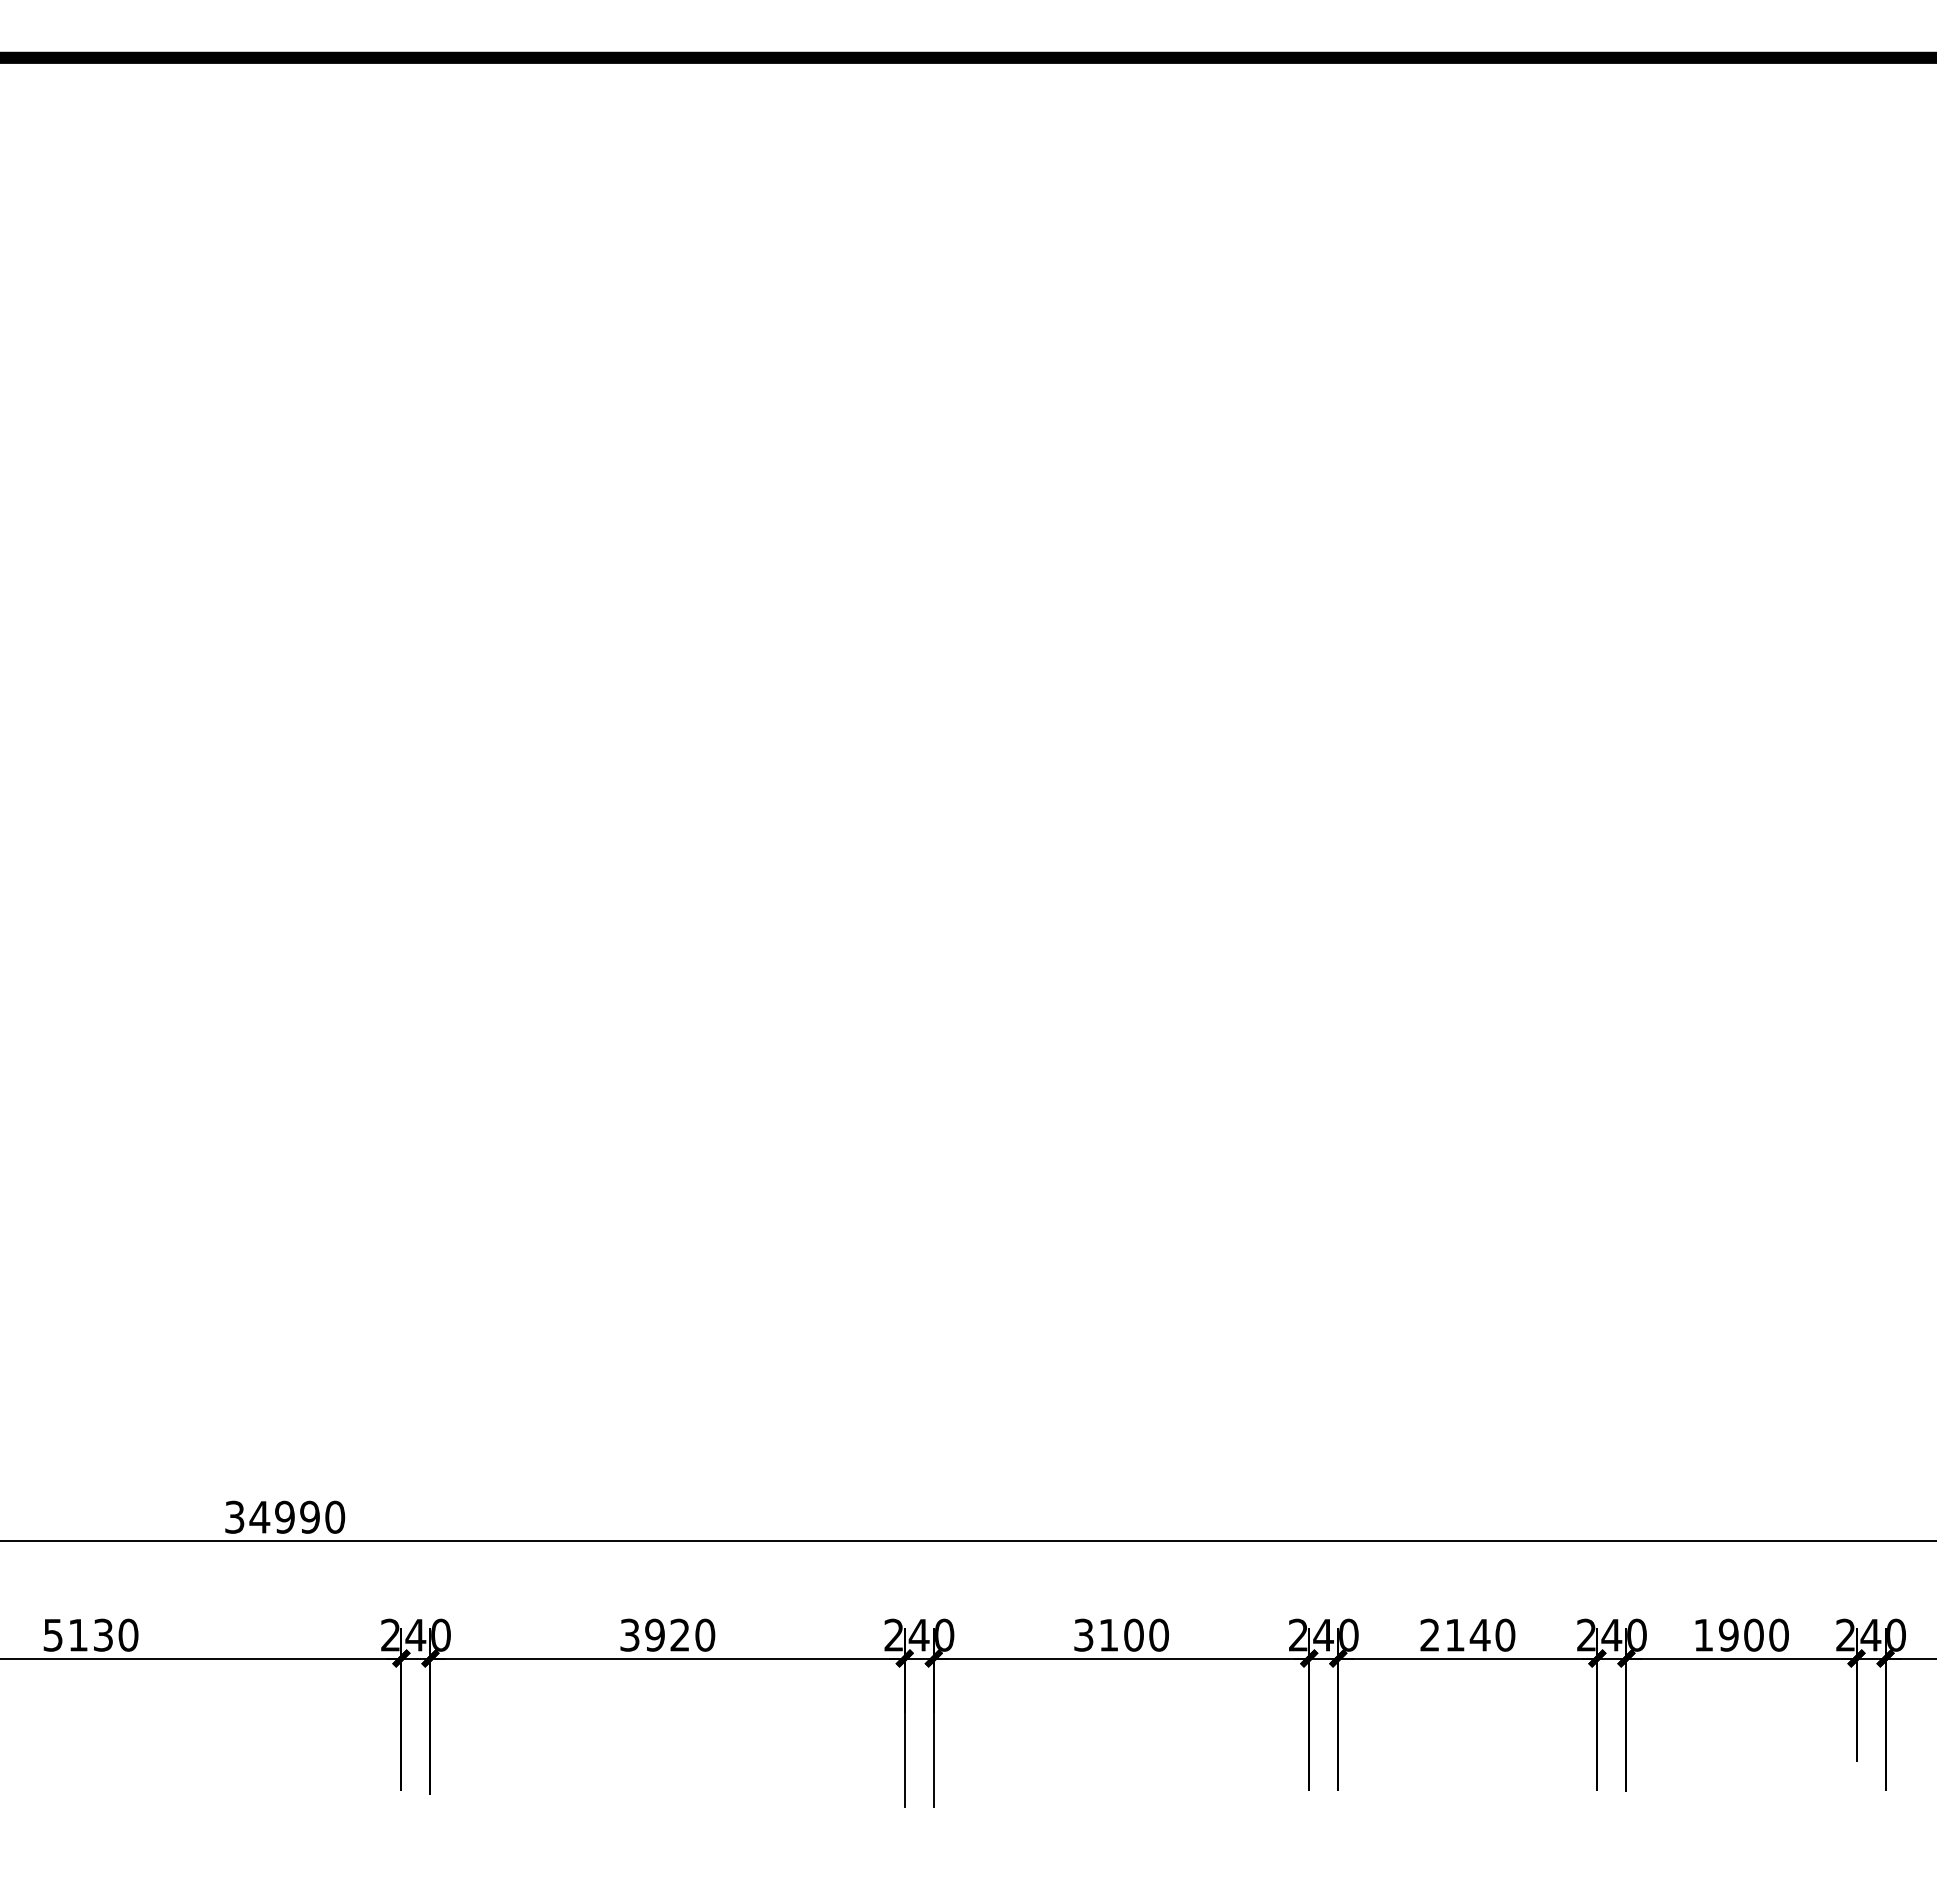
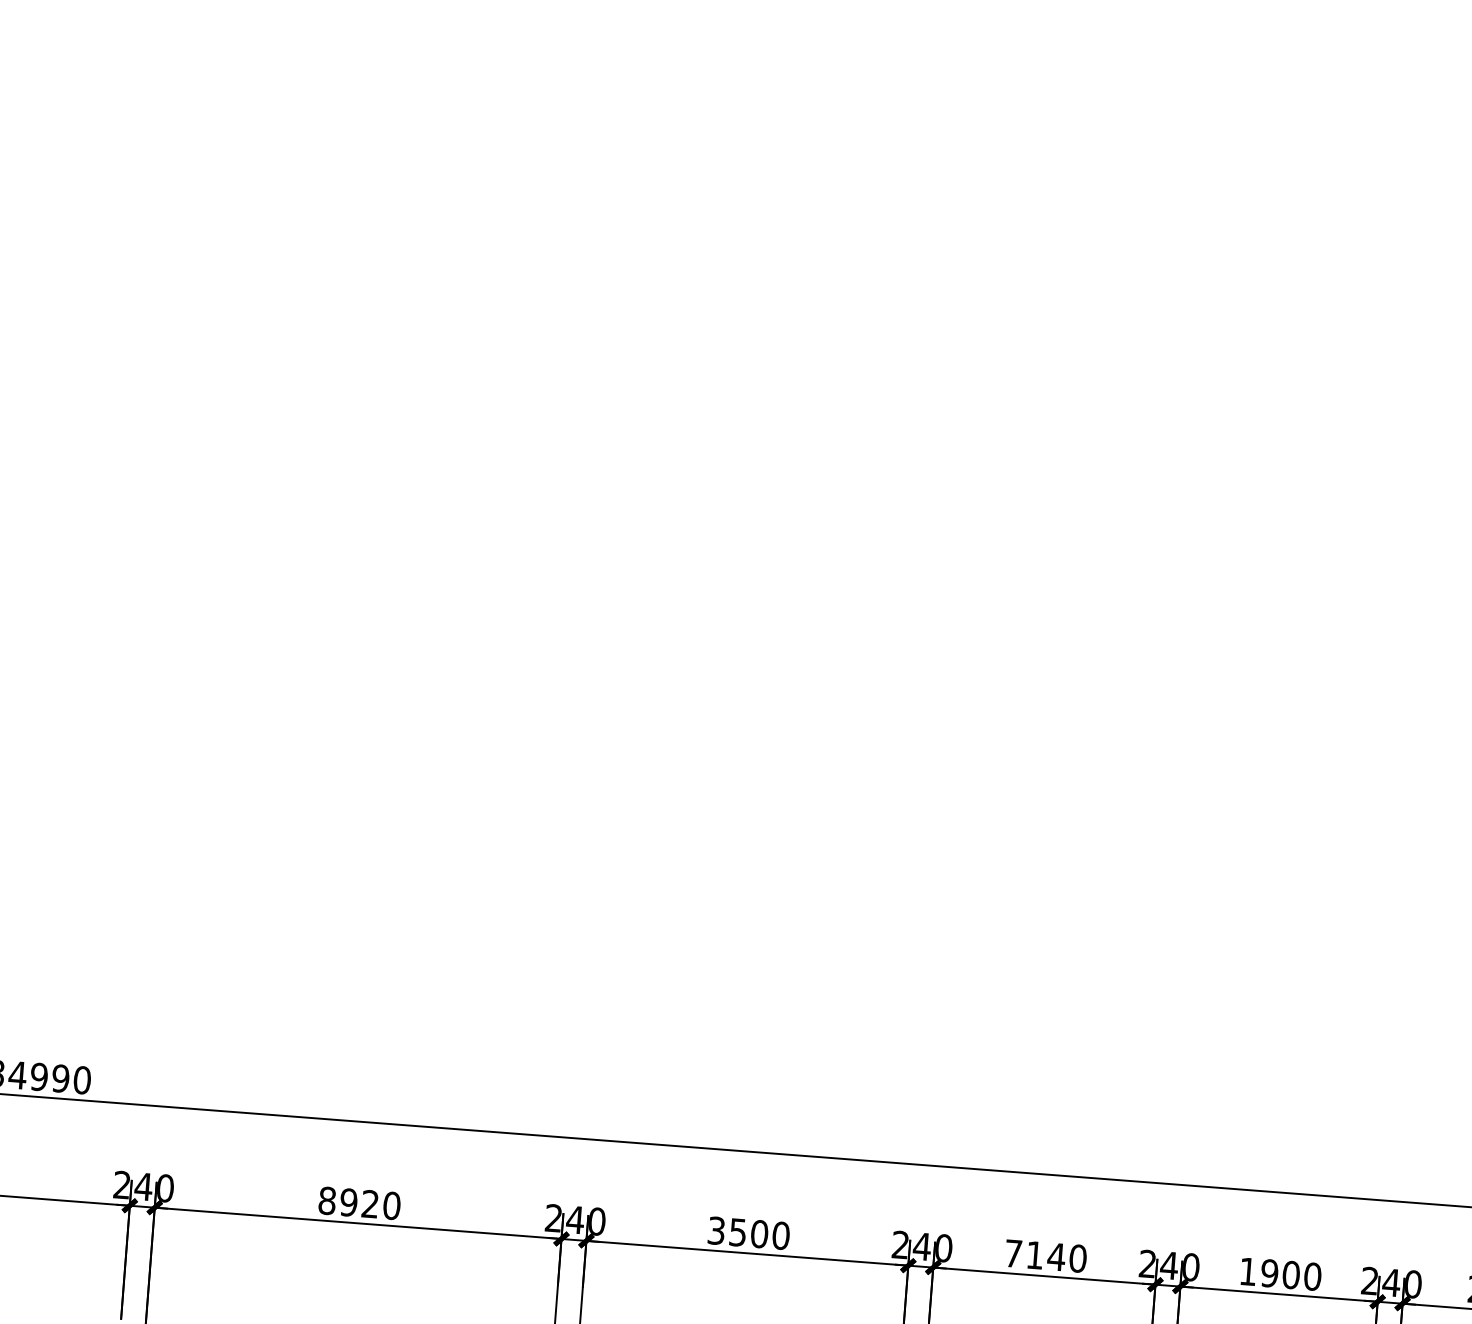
text: (629, 1634) -> (327, 1200), 3920 -> 8920
text: (1429, 1634) -> (1013, 1253), 2140 -> 7140
text: (1108, 1635) -> (737, 1232), 3100 -> 3500

